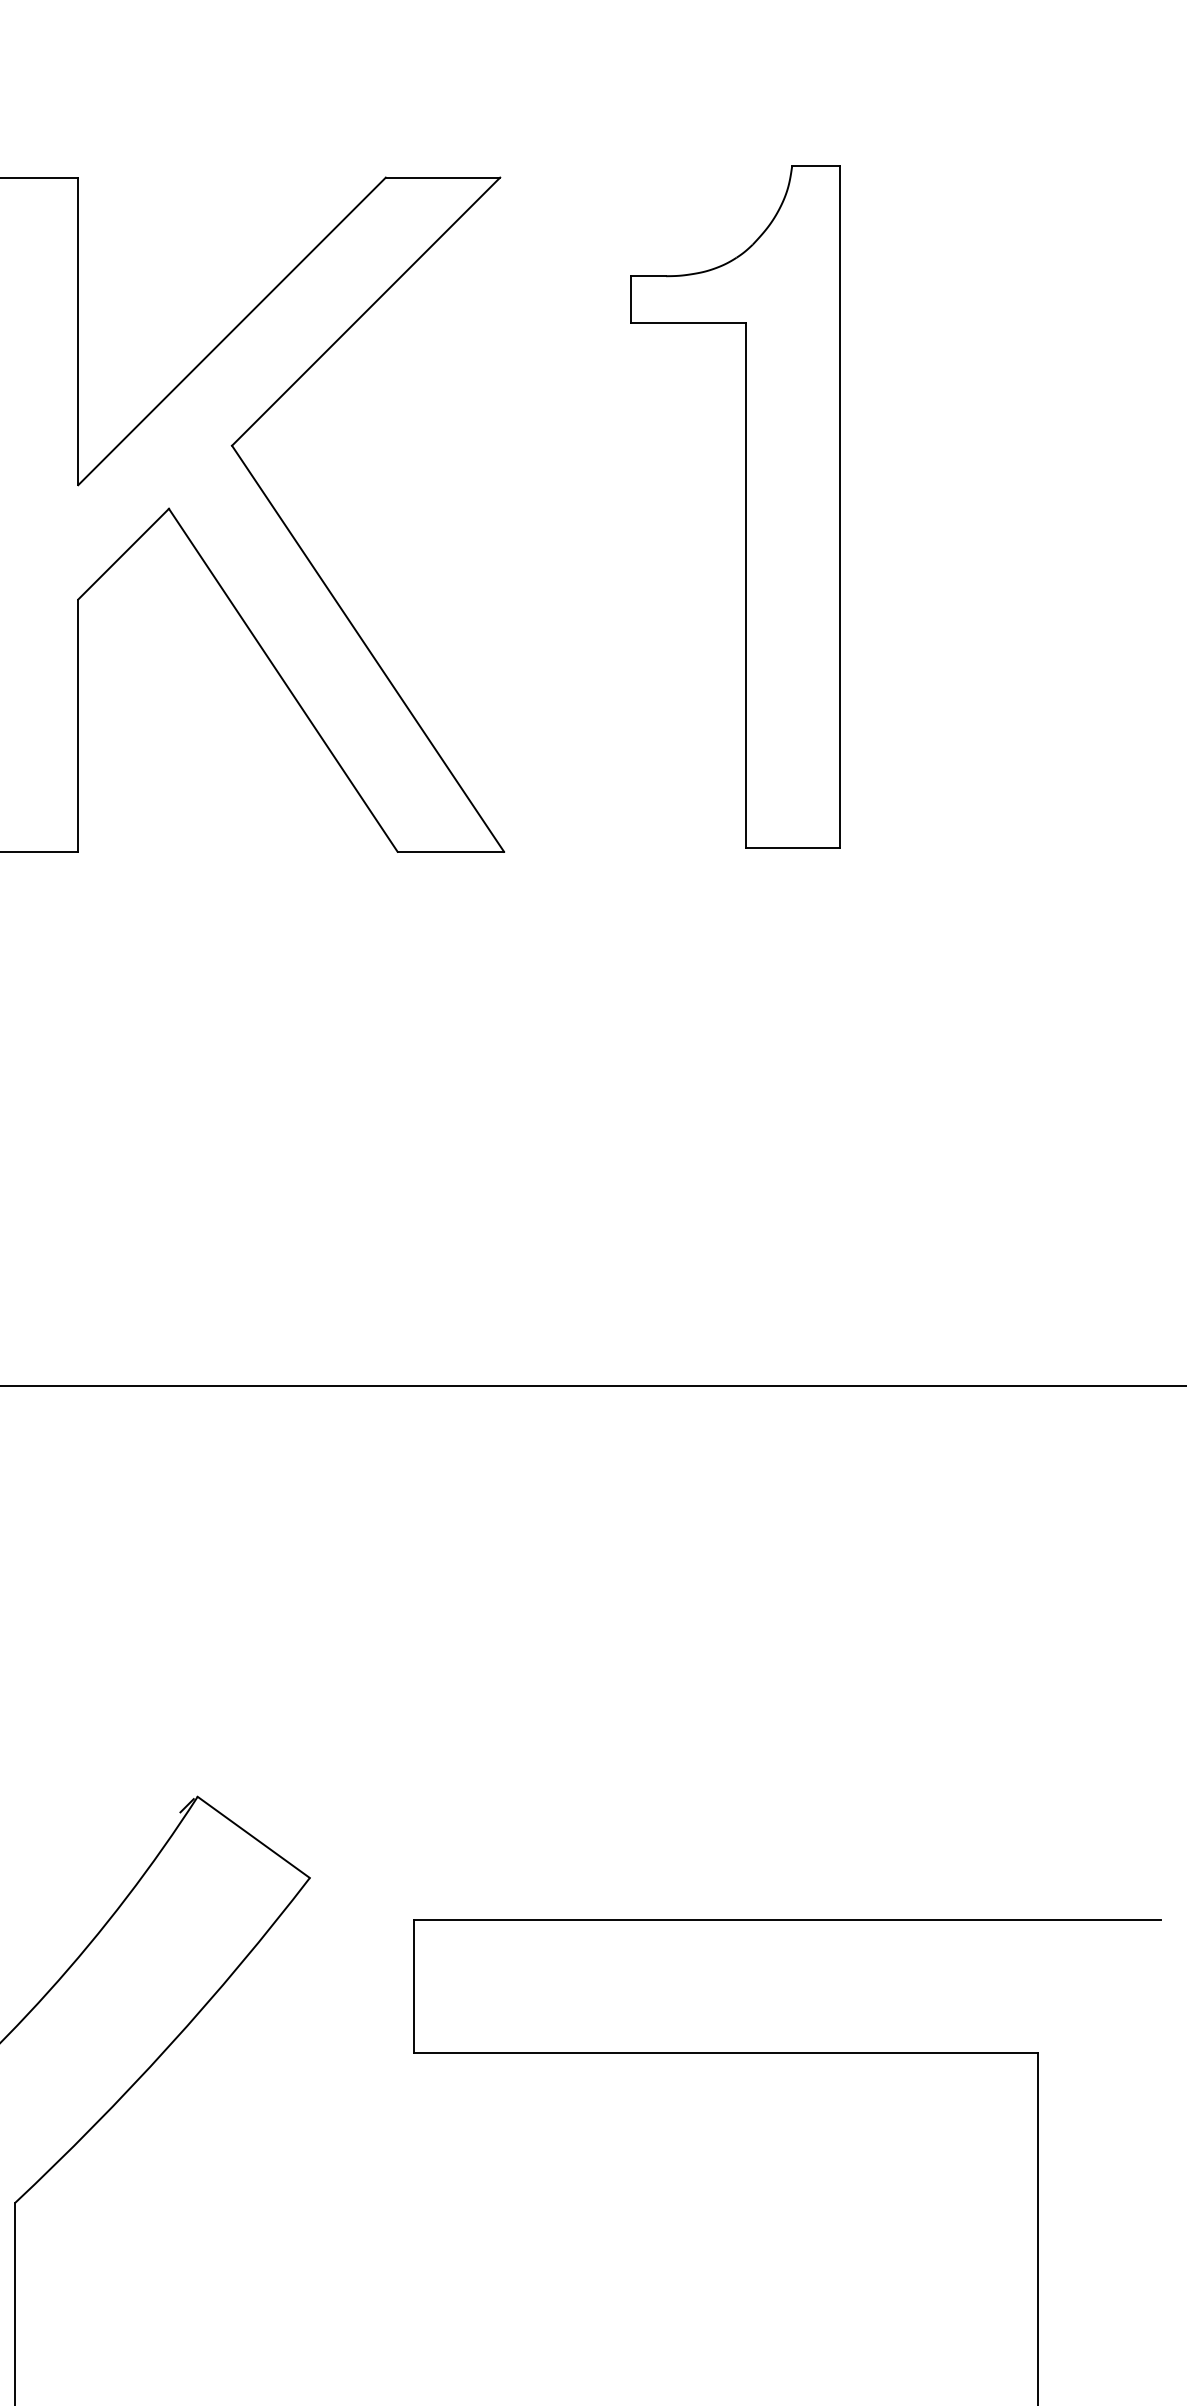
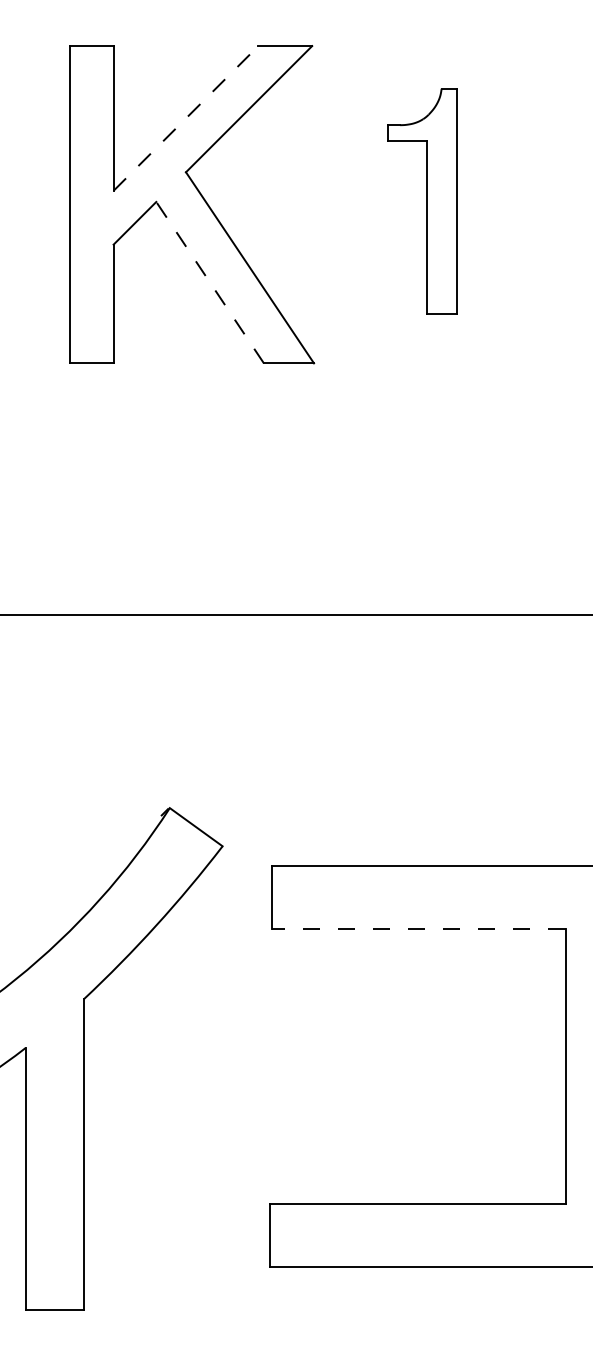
line: (233, 331) -> (186, 118), solid -> dashed
part: (734, 507) -> (422, 201), size x0.7
line: (281, 679) -> (209, 282), solid -> dashed
line: (726, 2052) -> (418, 928), solid -> dashed

